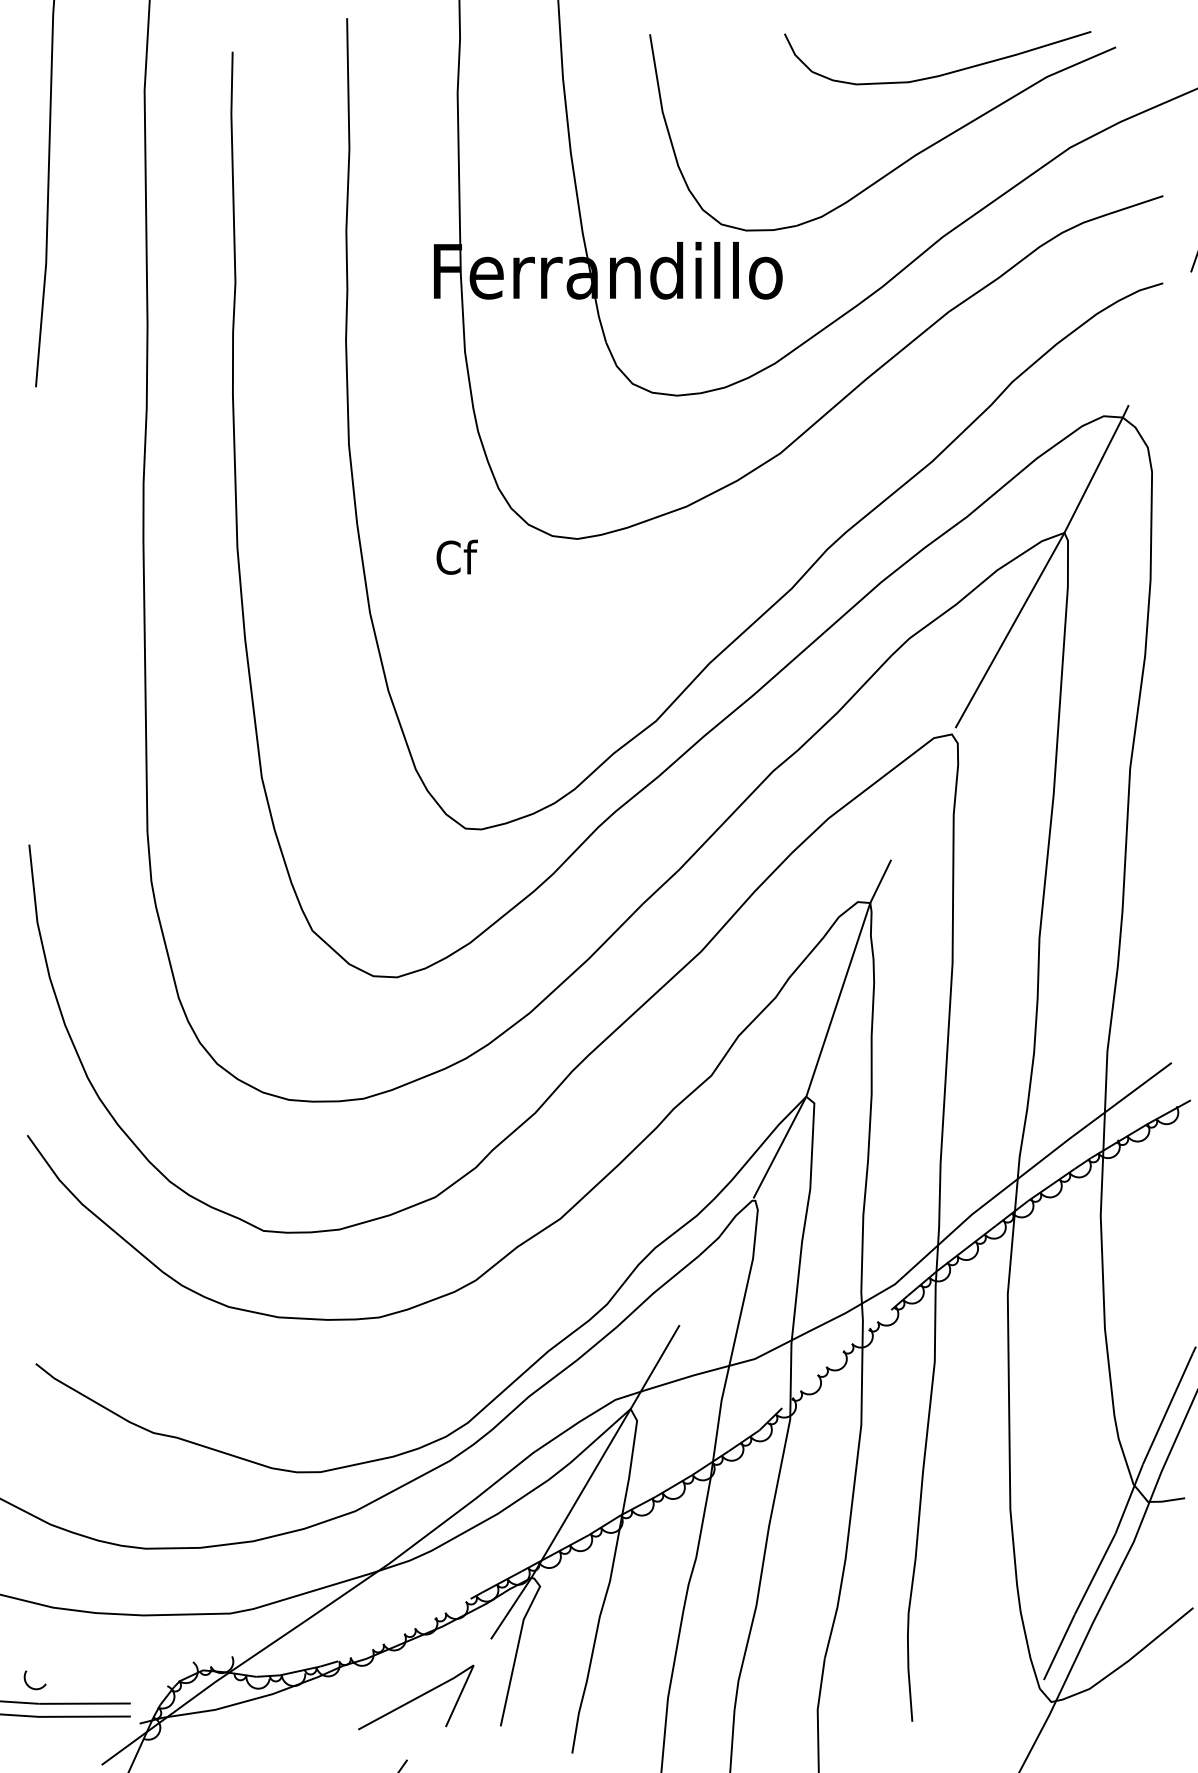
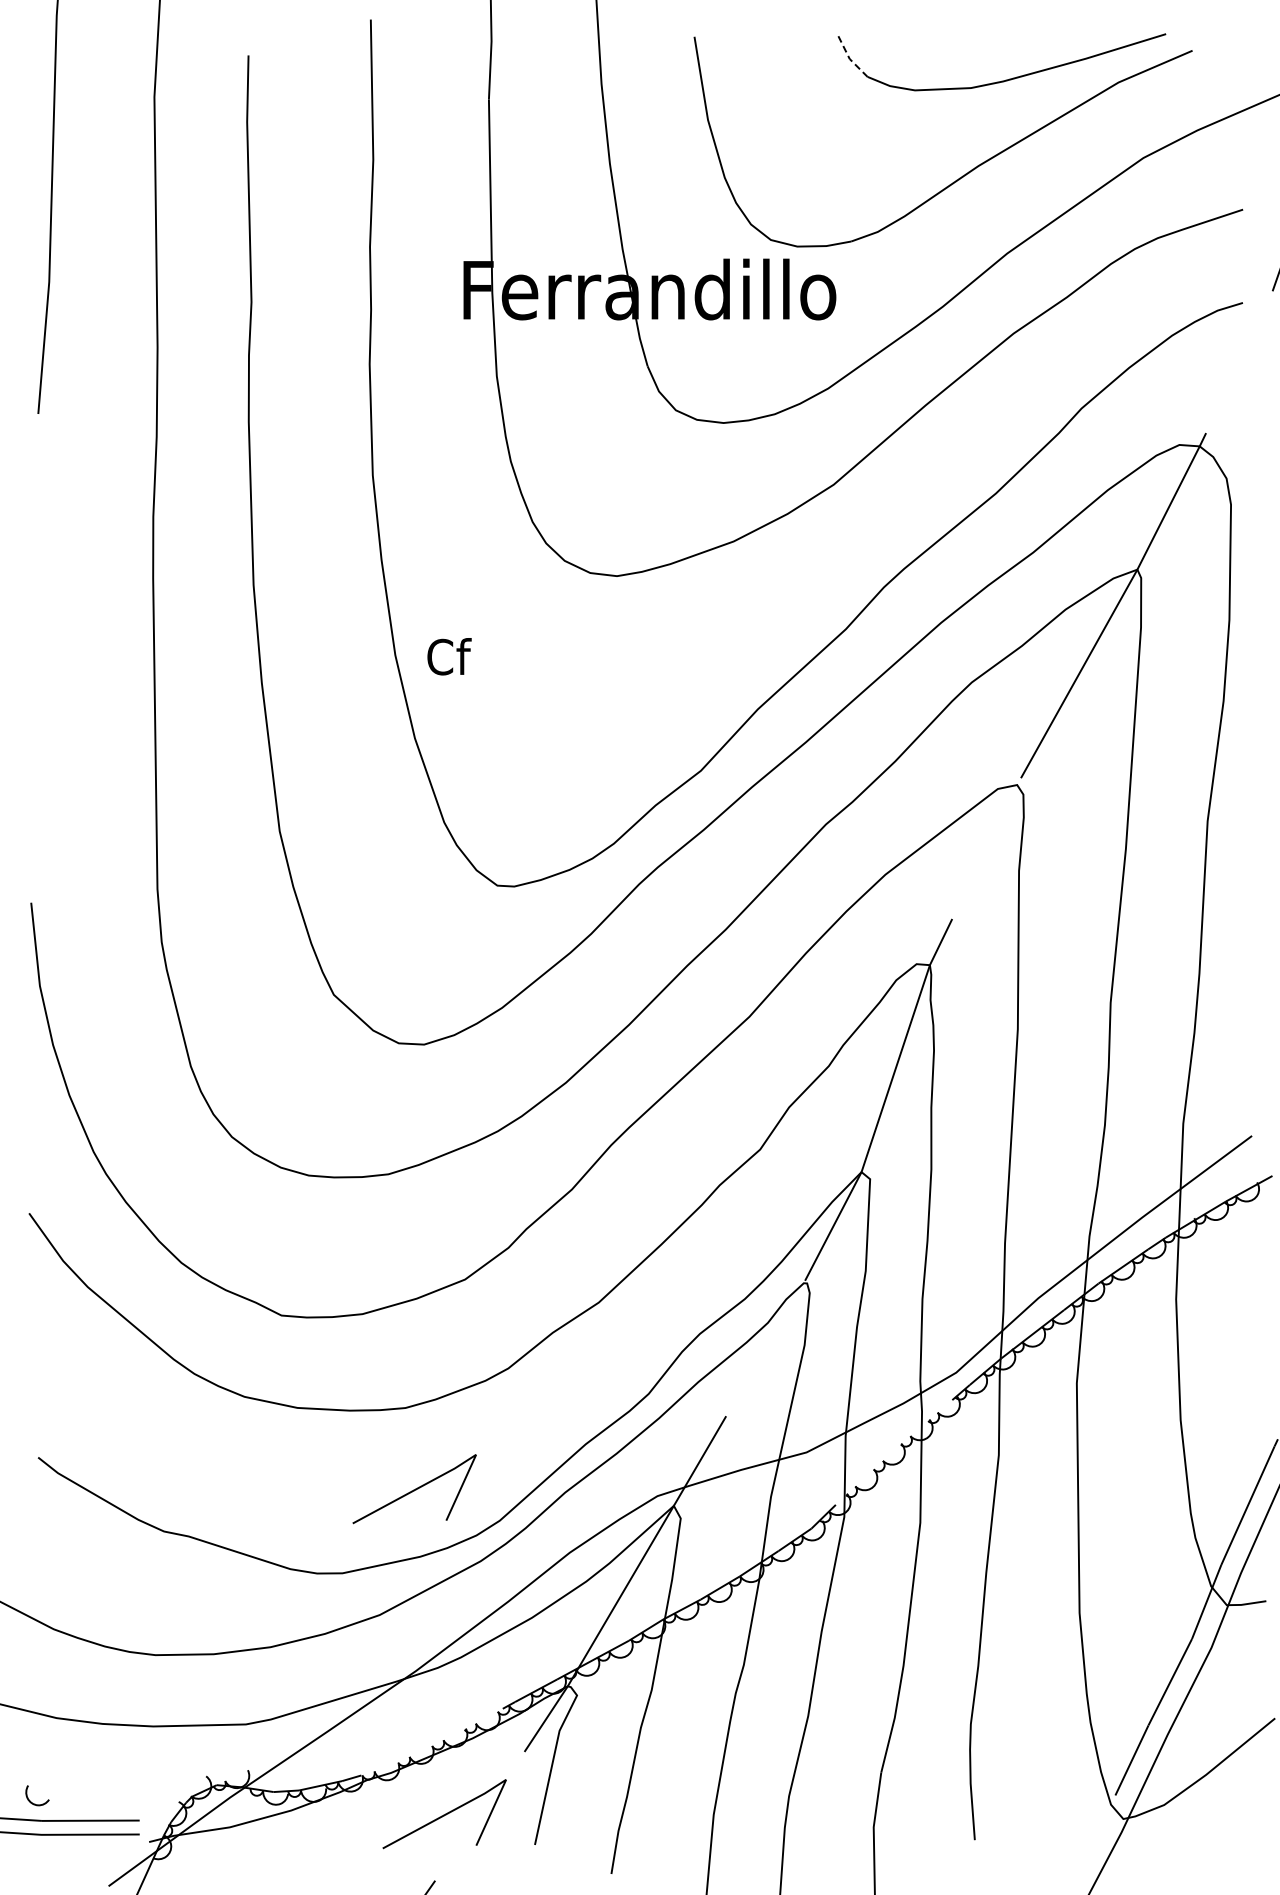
line: (795, 55) -> (849, 59), solid -> dashed
text: (457, 557) -> (449, 656), moved
line: (387, 1393) -> (414, 1489), added

